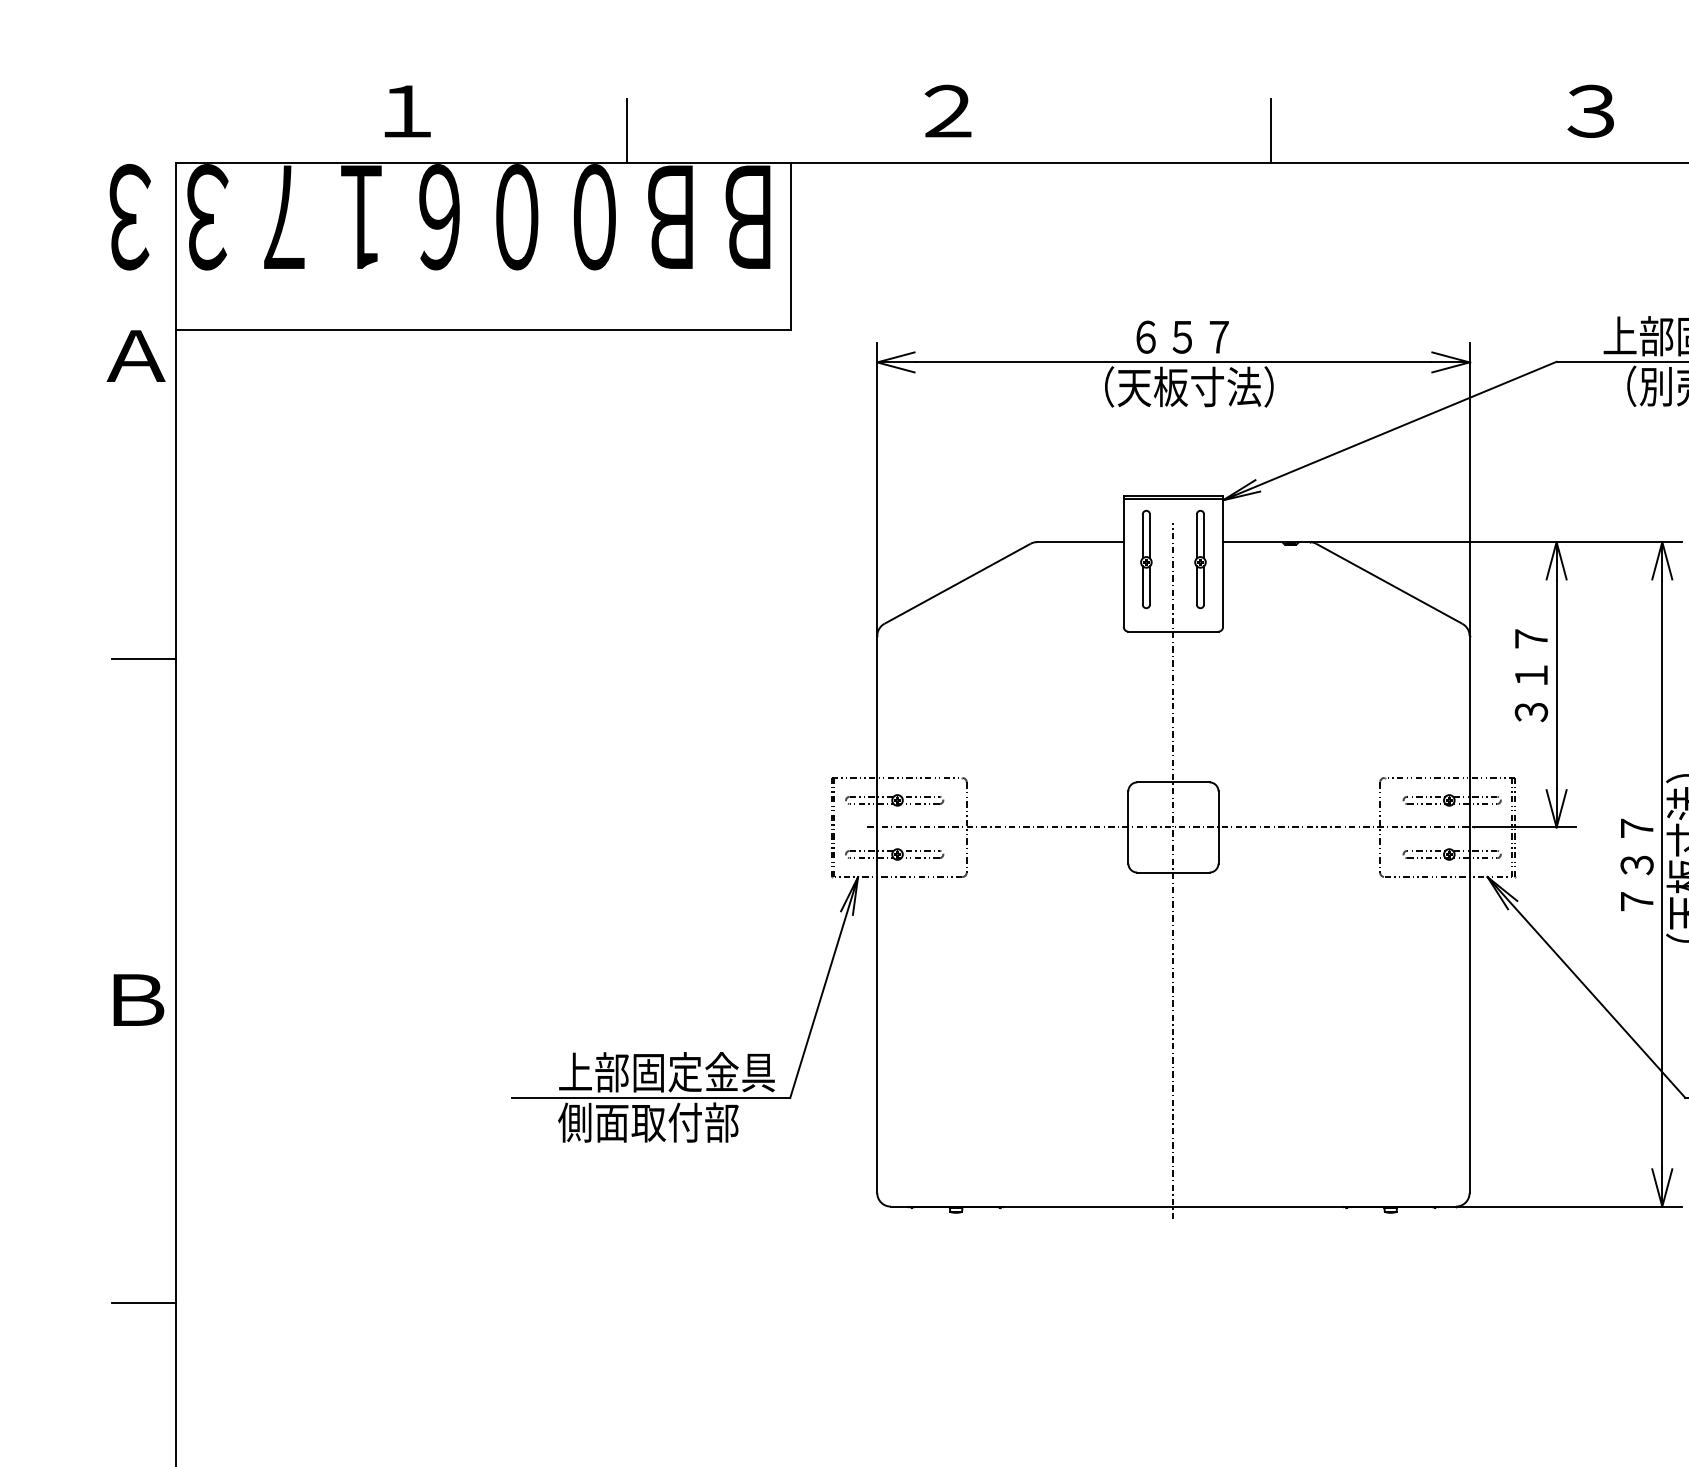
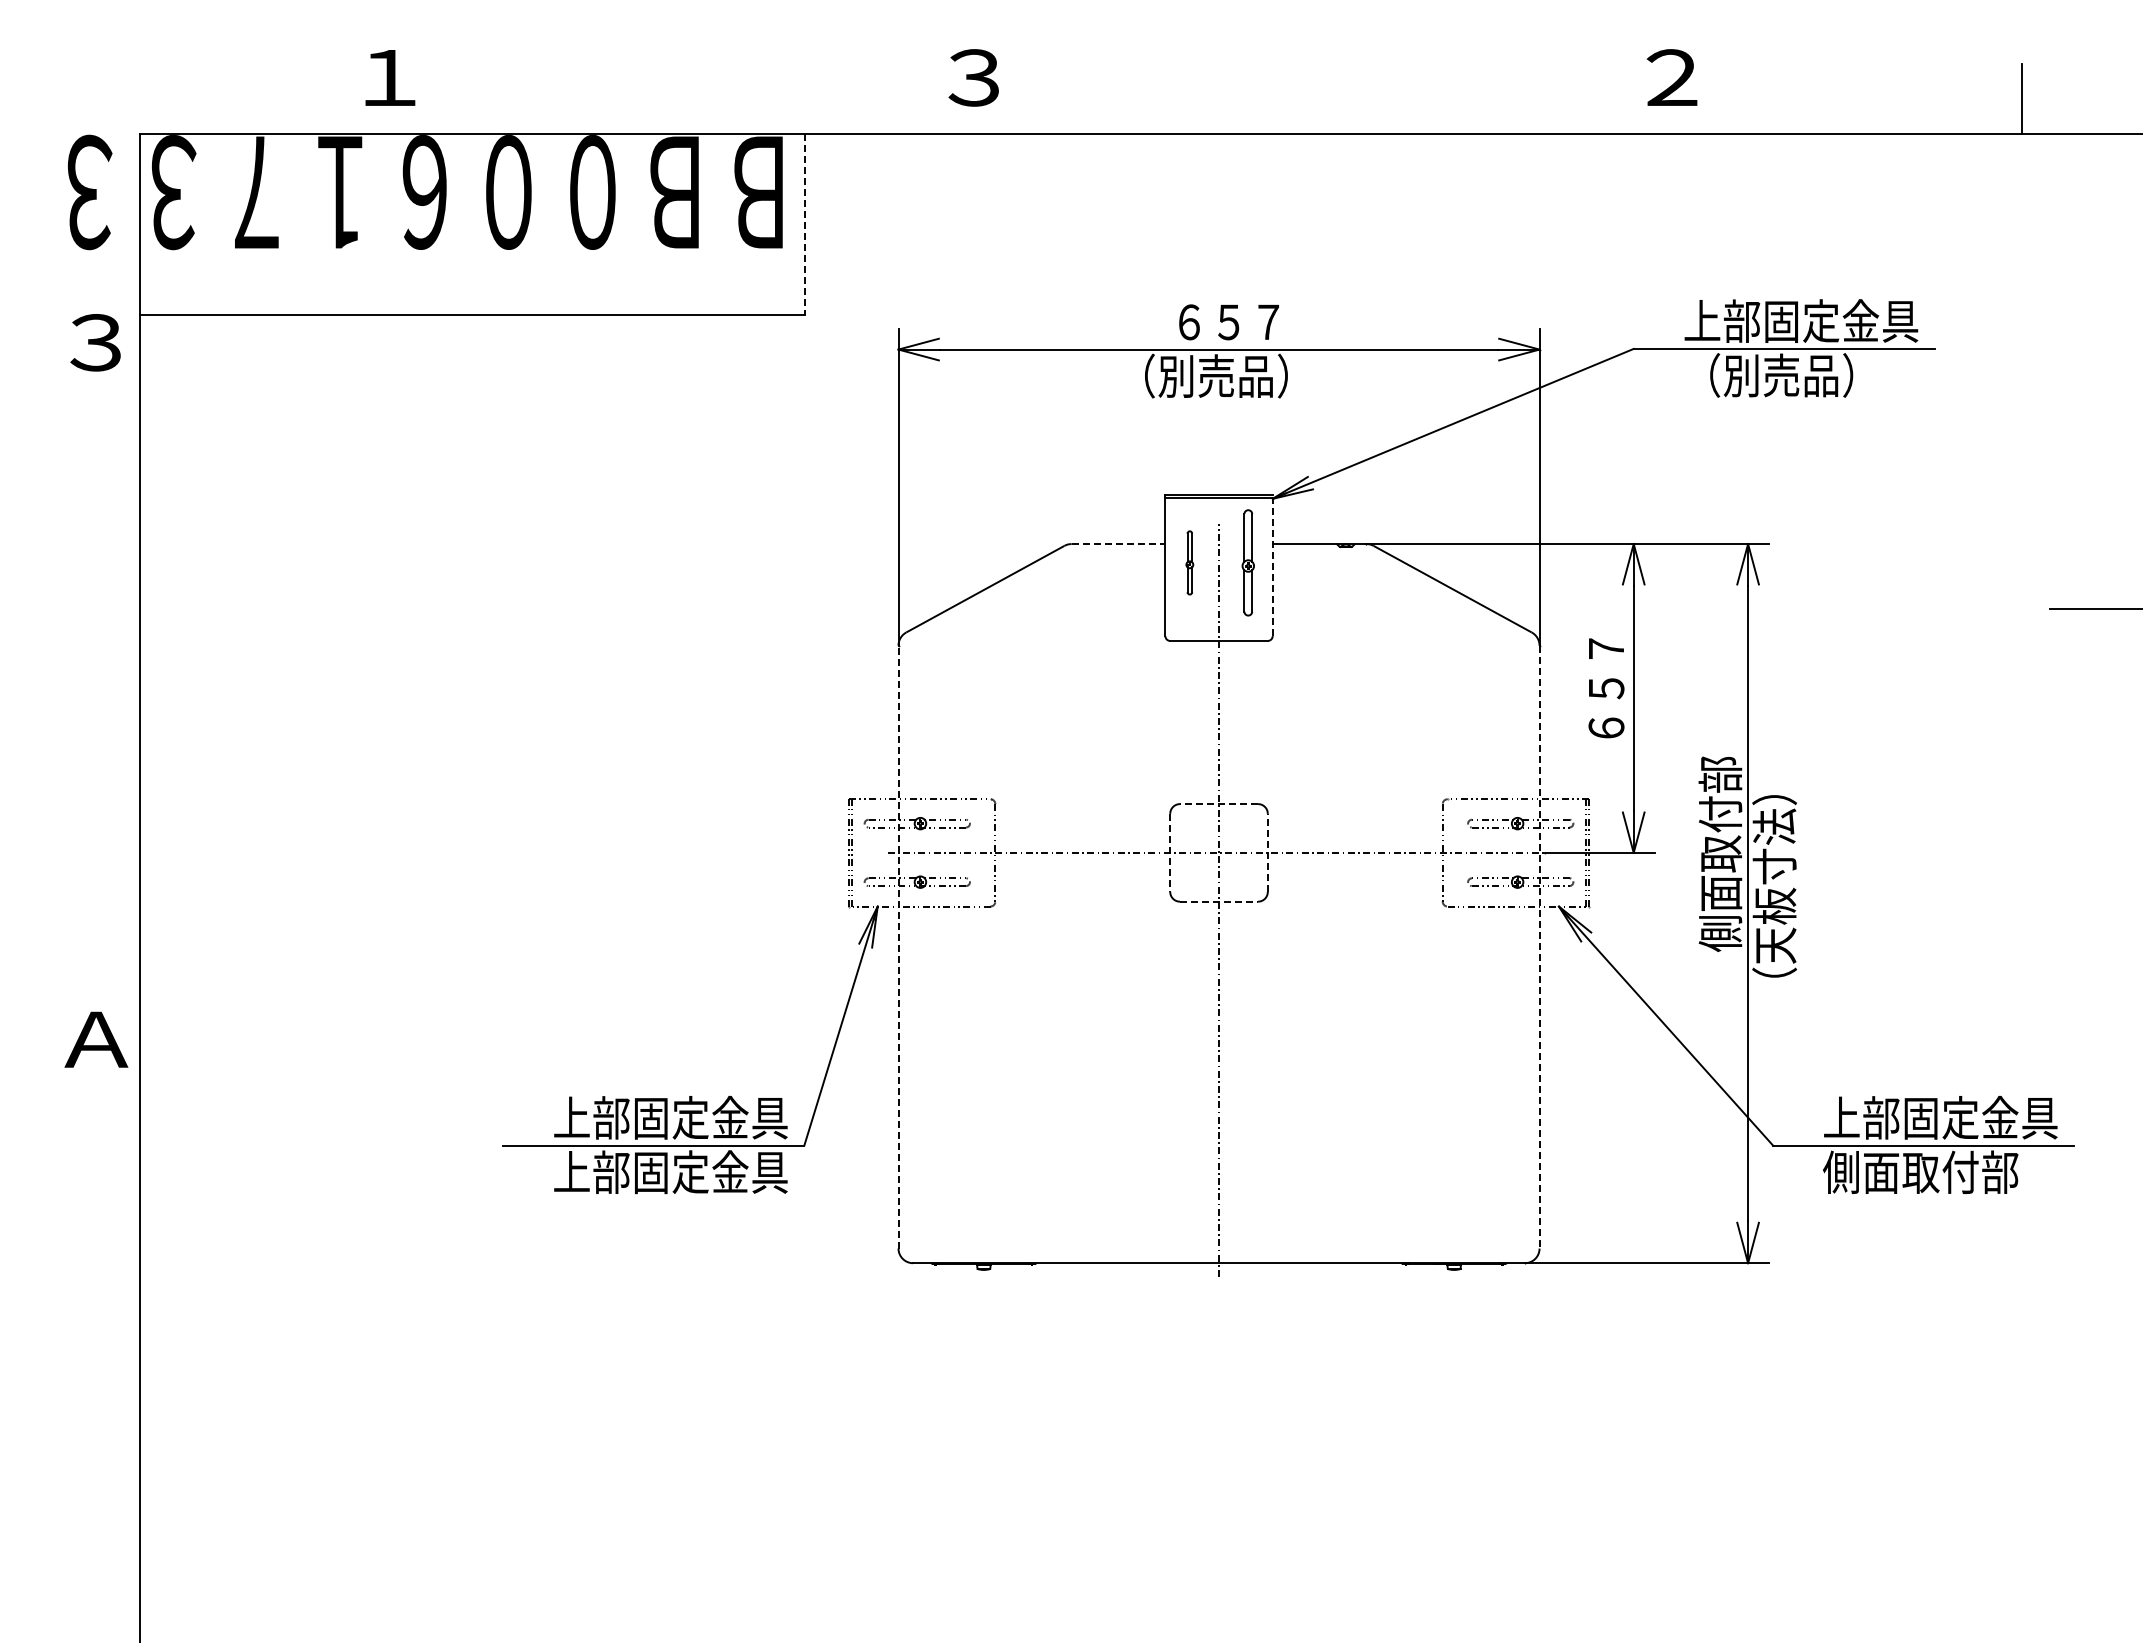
text: (947, 111) -> (974, 77), ２ -> ３
text: (1591, 111) -> (1671, 77), ３ -> ２
line: (626, 130) -> (627, 98), removed
line: (1270, 130) -> (1324, 98), removed
line: (790, 246) -> (804, 224), solid -> dashed
text: (136, 355) -> (96, 342), Ａ -> ３
text: (1195, 386) -> (1242, 375), （天板寸法） -> （別売品）
line: (1080, 542) -> (1118, 544), solid -> dashed
part: (1146, 559) -> (1189, 562), size x0.6
line: (1222, 561) -> (1272, 565), solid -> dashed
line: (143, 658) -> (104, 670), removed
text: (1531, 693) -> (1606, 707), ３１７ -> ６５７
line: (1172, 782) -> (1218, 804), solid -> dashed
line: (1218, 827) -> (1267, 852), solid -> dashed
line: (1128, 828) -> (1170, 853), solid -> dashed
text: (1636, 828) -> (1720, 854), ７３７ -> 側面取付部
line: (1173, 872) -> (1219, 901), solid -> dashed
line: (877, 913) -> (898, 946), solid -> dashed
line: (1469, 914) -> (1539, 947), solid -> dashed
text: (136, 999) -> (96, 1039), Ｂ -> Ａ
text: (666, 1122) -> (670, 1172), 側面取付部 -> 上部固定金具
line: (143, 1302) -> (104, 1367), removed

